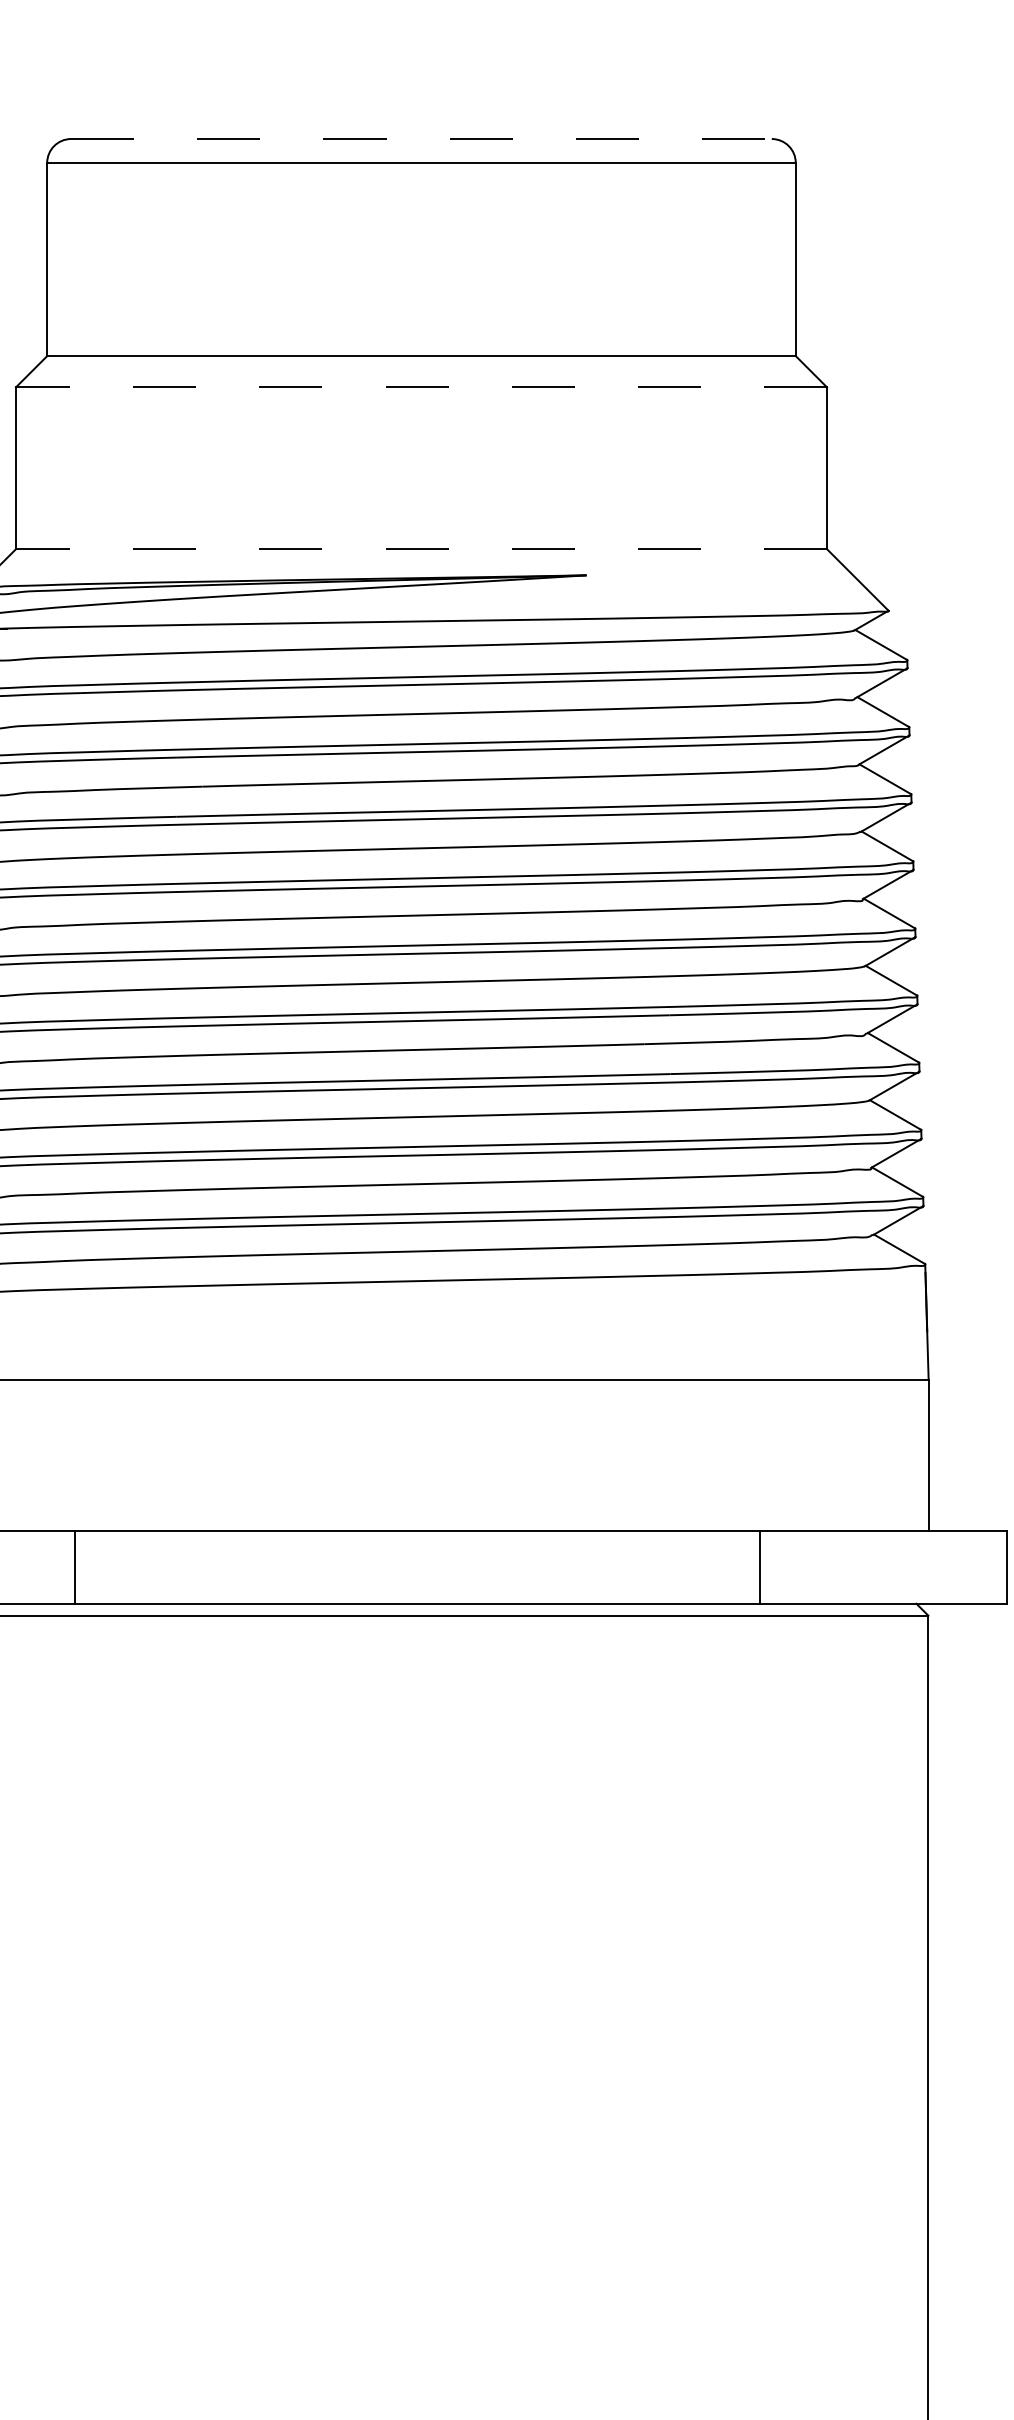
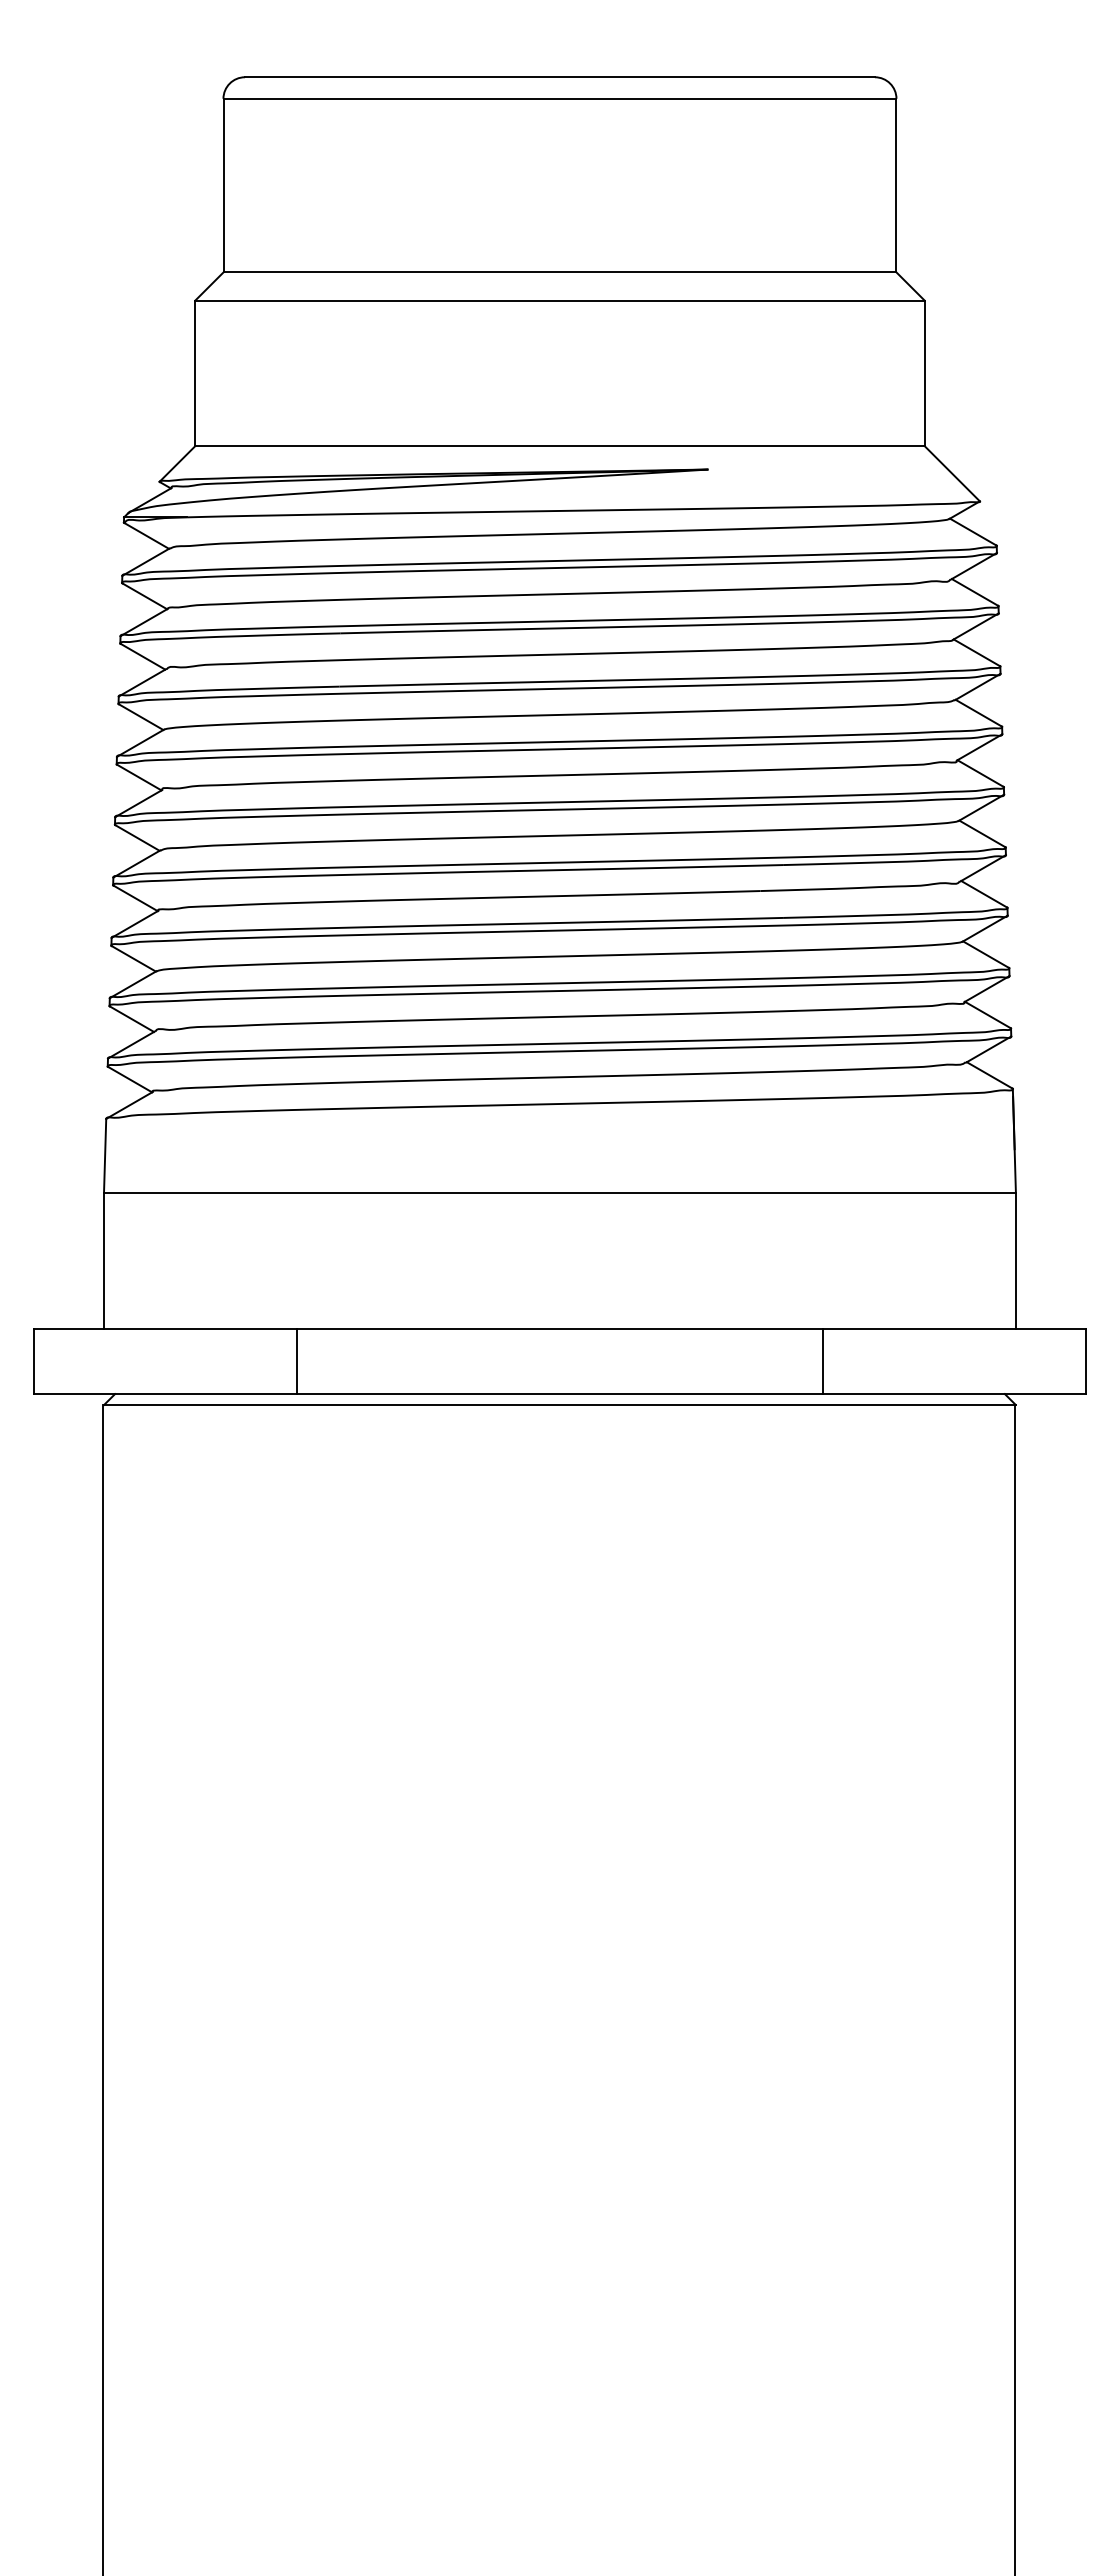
line: (420, 139) -> (559, 77), dashed -> solid
line: (422, 387) -> (560, 300), dashed -> solid
line: (422, 549) -> (560, 446), dashed -> solid
line: (75, 1567) -> (296, 1361), moved
line: (760, 1567) -> (823, 1361), moved

